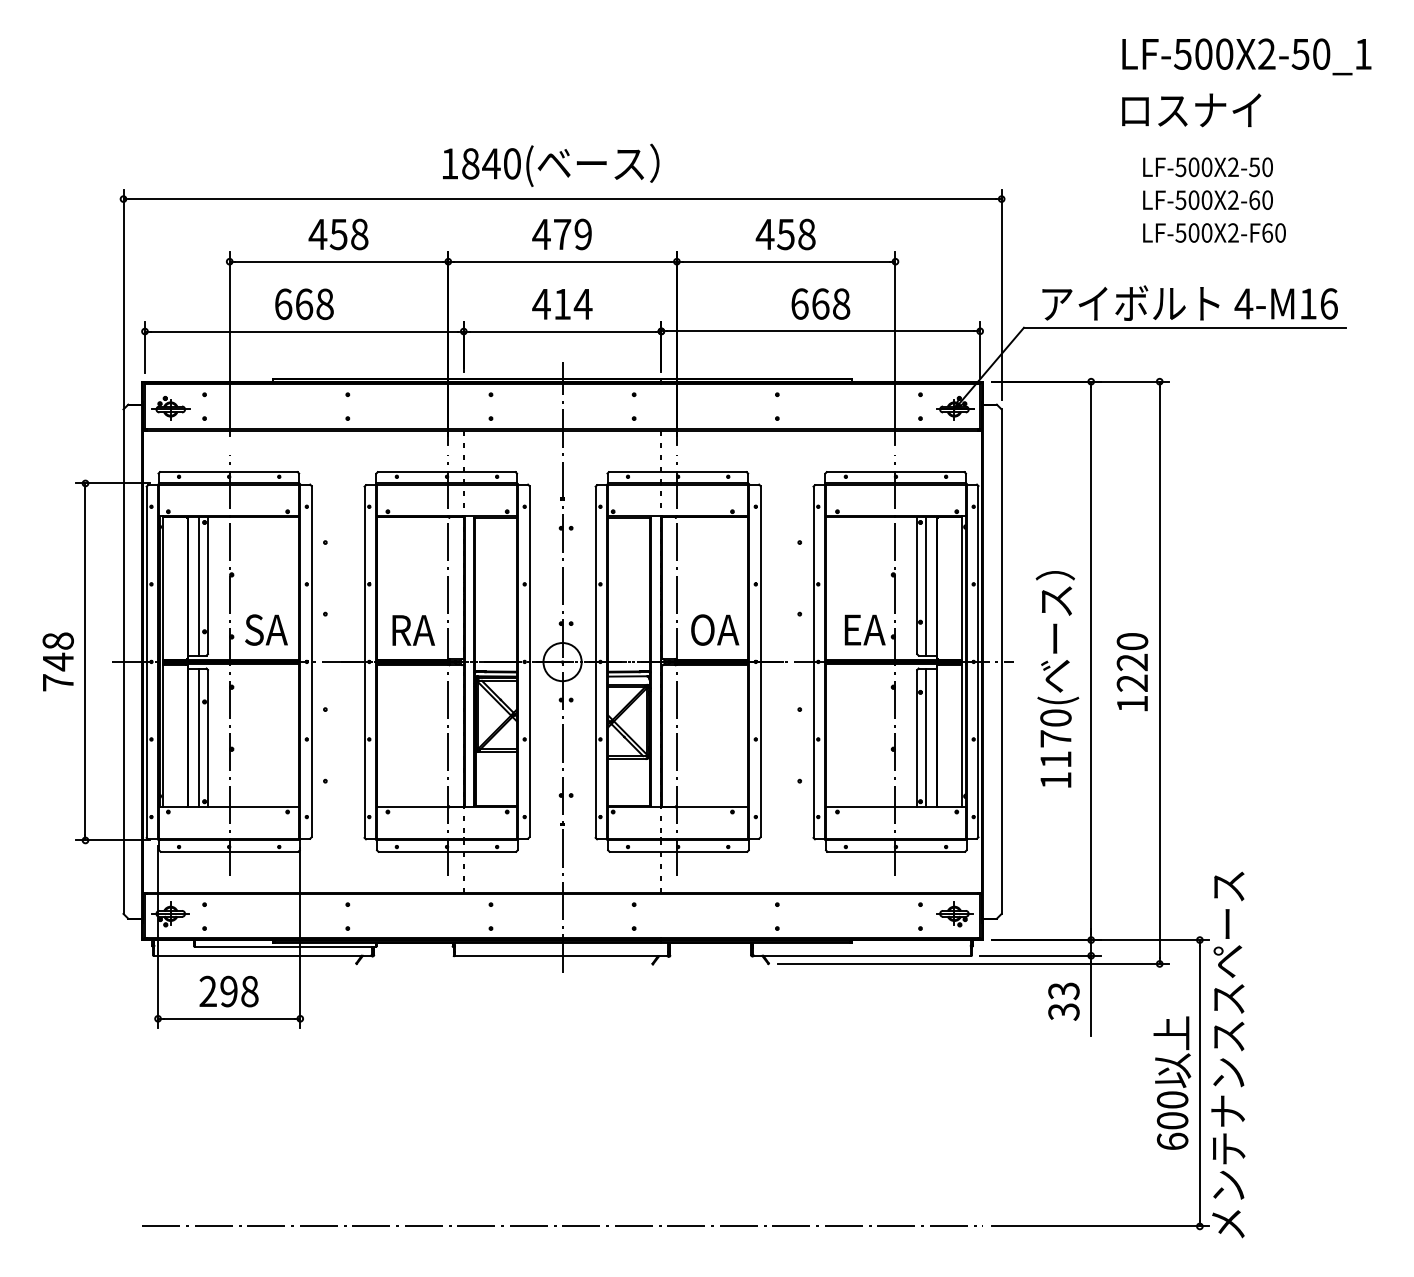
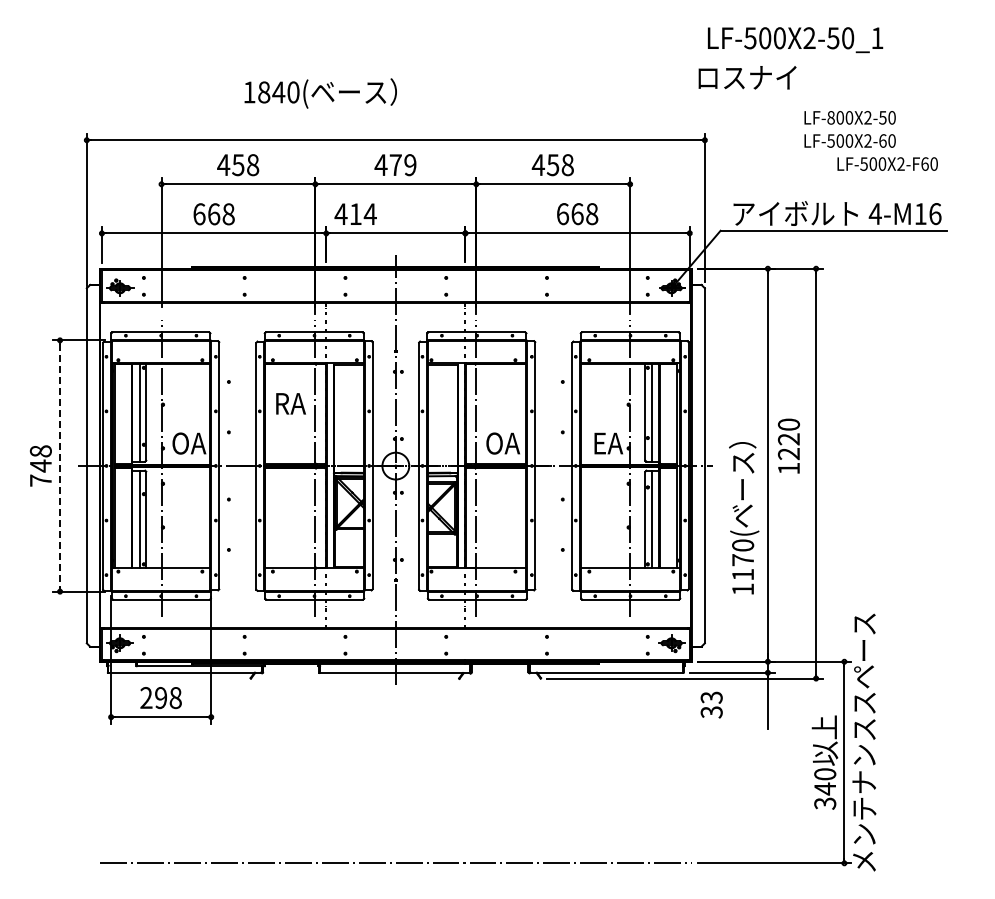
text: (1246, 57) -> (795, 40), moved
text: (1191, 109) -> (747, 77), moved
text: (550, 165) -> (320, 93), moved
text: (1180, 166) -> (830, 117), LF-500X2-50 -> LF-800X2-50
text: (1214, 232) -> (887, 163), moved
text: (562, 303) -> (355, 213), moved
text: (269, 629) -> (189, 443), SA -> OA
text: (412, 629) -> (290, 403), moved
line: (86, 662) -> (60, 466), solid -> dashed
text: (1131, 671) -> (788, 445), moved
text: (1057, 679) -> (744, 518), moved
text: (1063, 1000) -> (711, 704), moved
text: (1173, 1130) -> (825, 795), 600 -> 340

